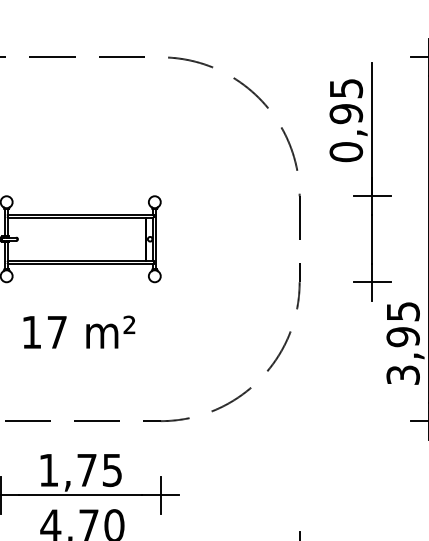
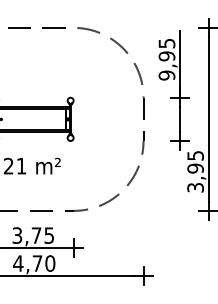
text: (347, 152) -> (167, 75), 0,95 -> 9,95
text: (45, 330) -> (15, 165), 17 -> 21
text: (49, 470) -> (17, 235), 1,75 -> 3,75

